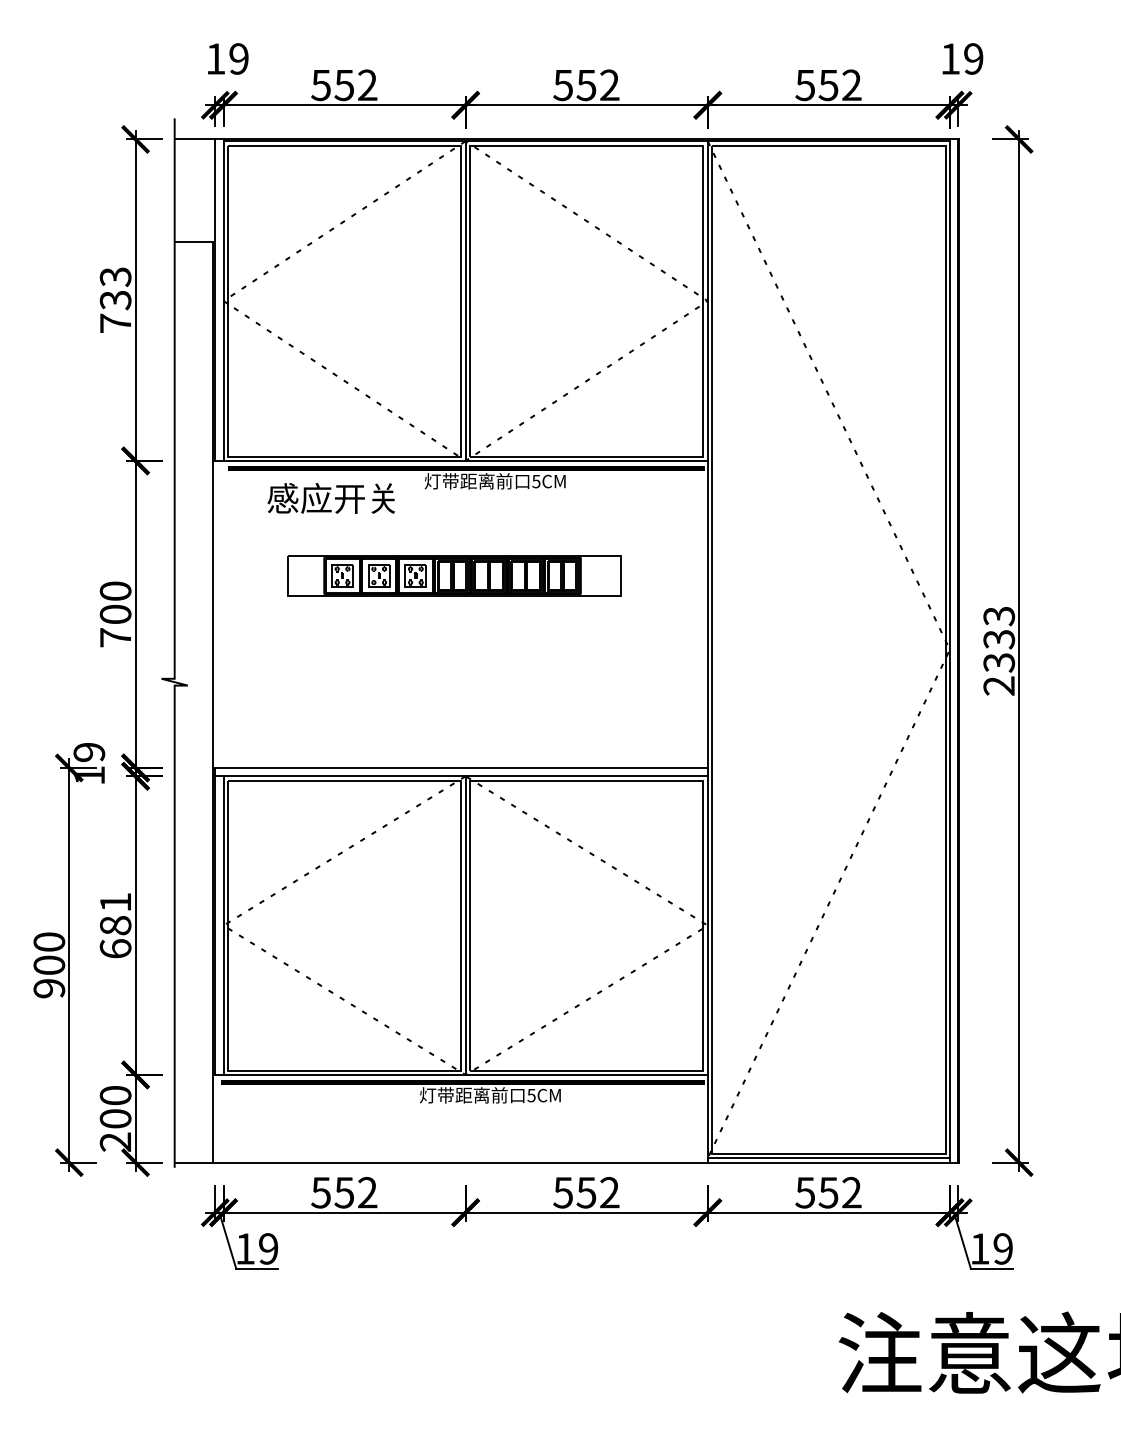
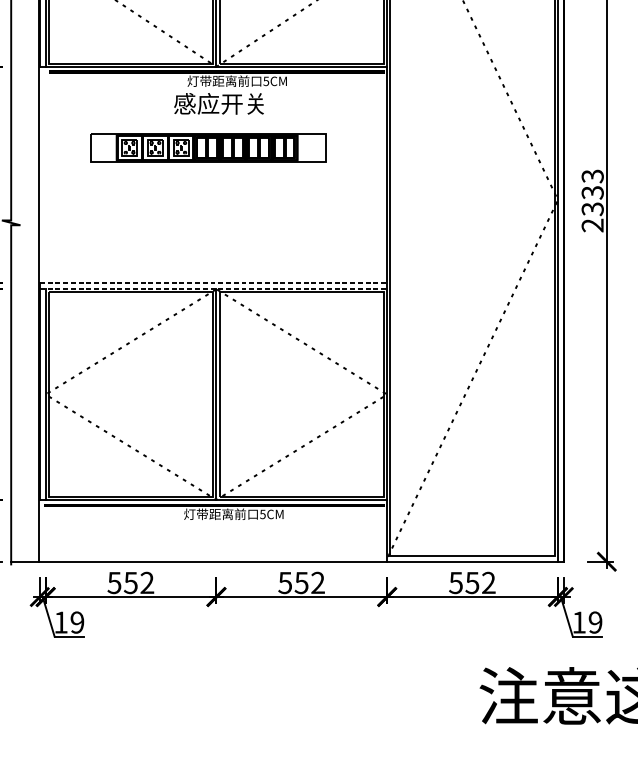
text: (331, 498) -> (219, 103), moved
line: (462, 767) -> (214, 283), solid -> dashed
line: (462, 776) -> (214, 289), solid -> dashed
line: (828, 1158) -> (472, 558), removed

